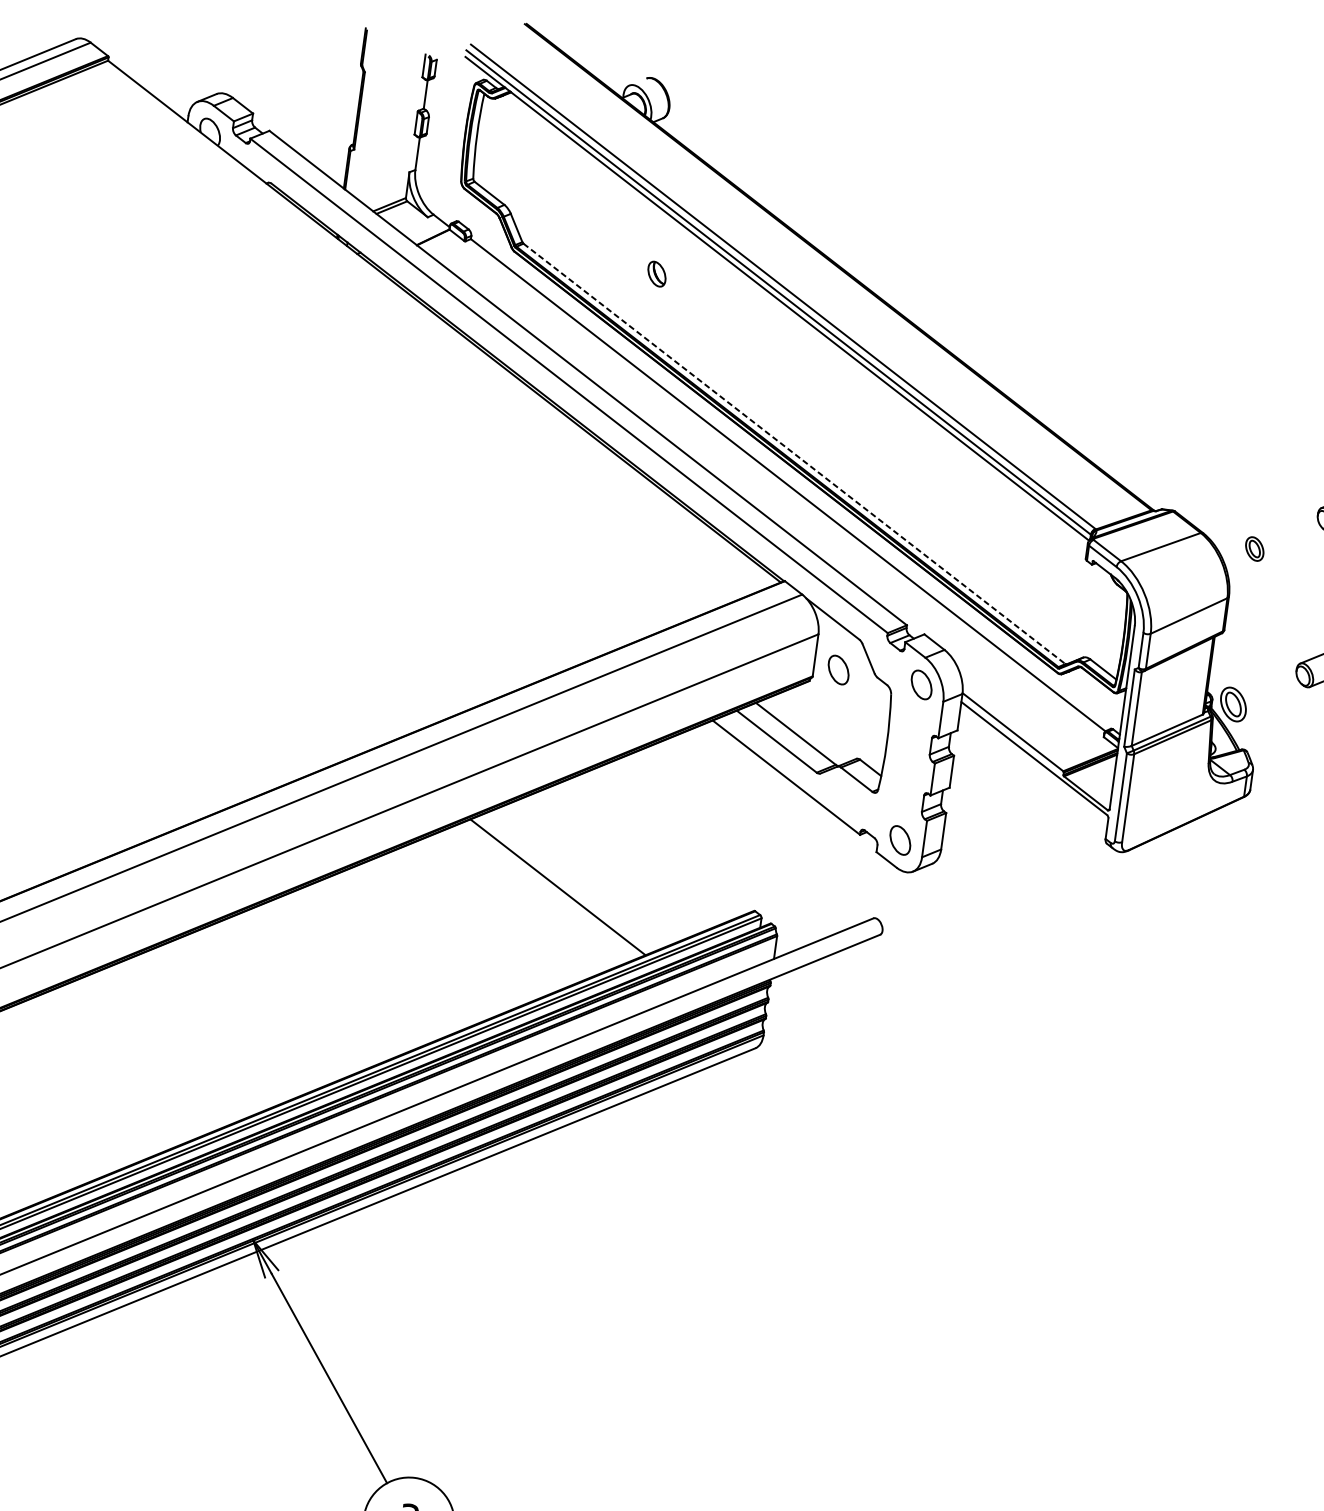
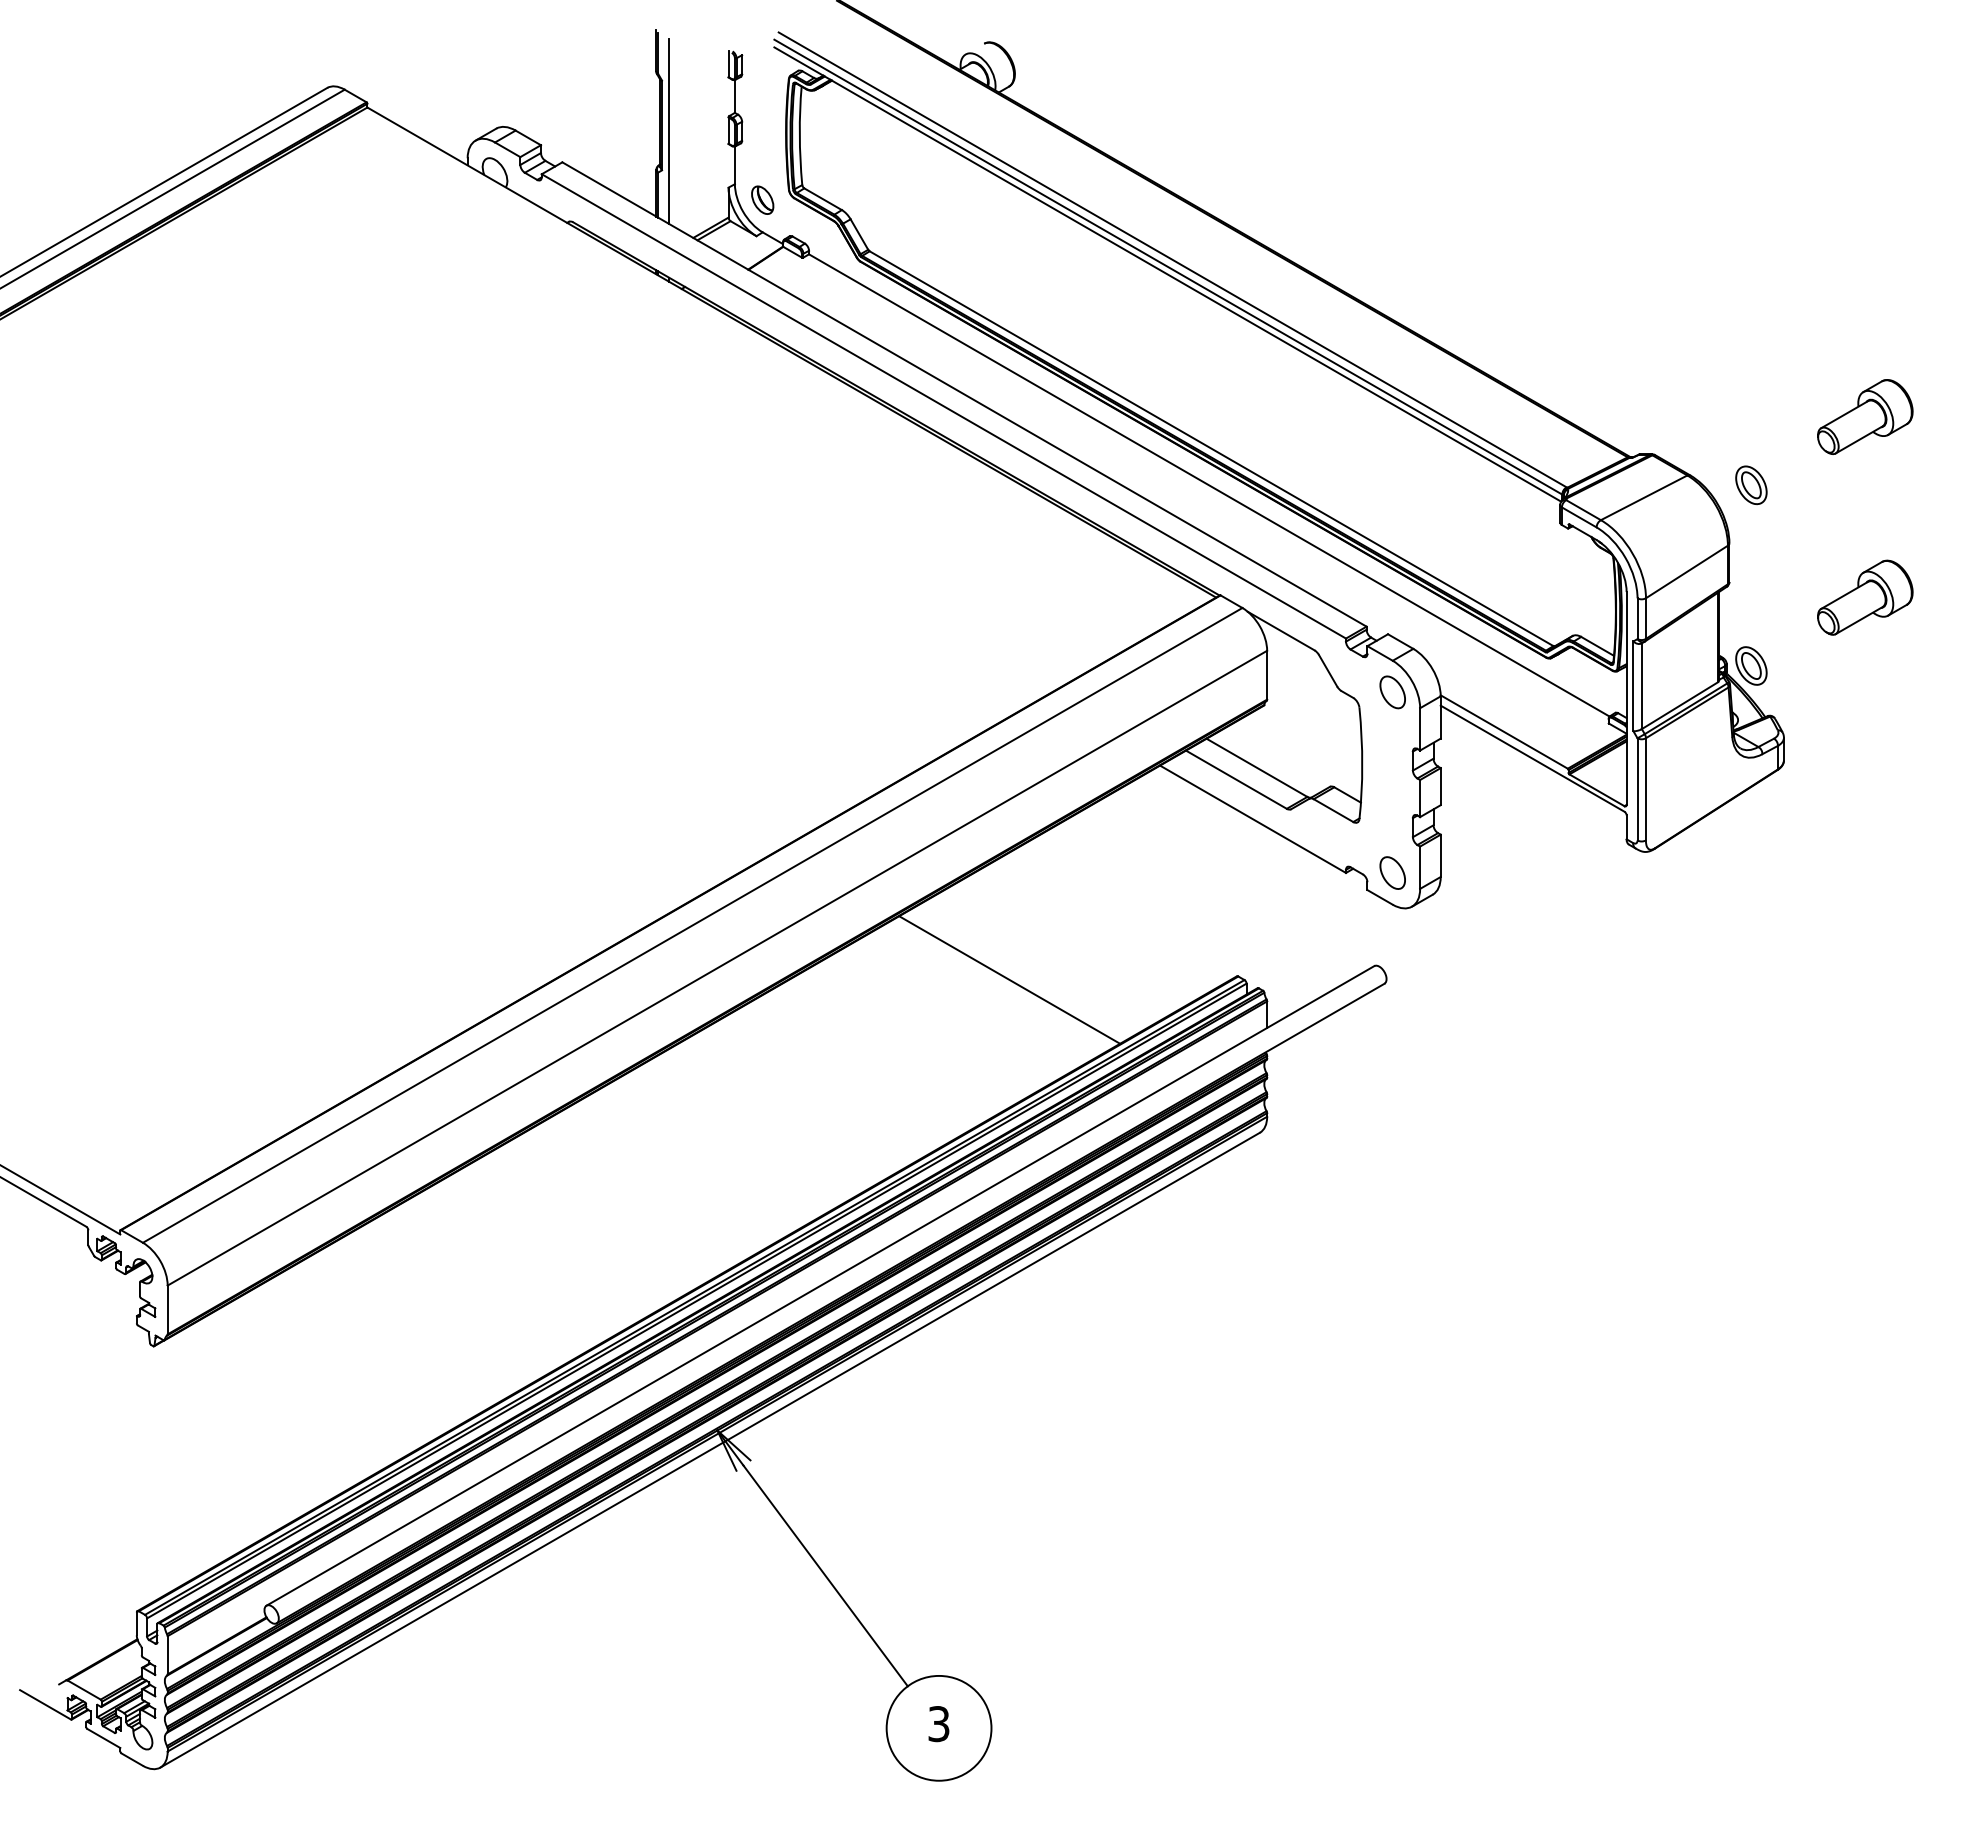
line: (364, 116) -> (668, 131), added
part: (656, 273) -> (762, 199), moved
line: (794, 453) -> (1211, 448), dashed -> solid
part: (1254, 549) -> (1751, 485), size x1.43
part: (838, 670) -> (1295, 688), removed

